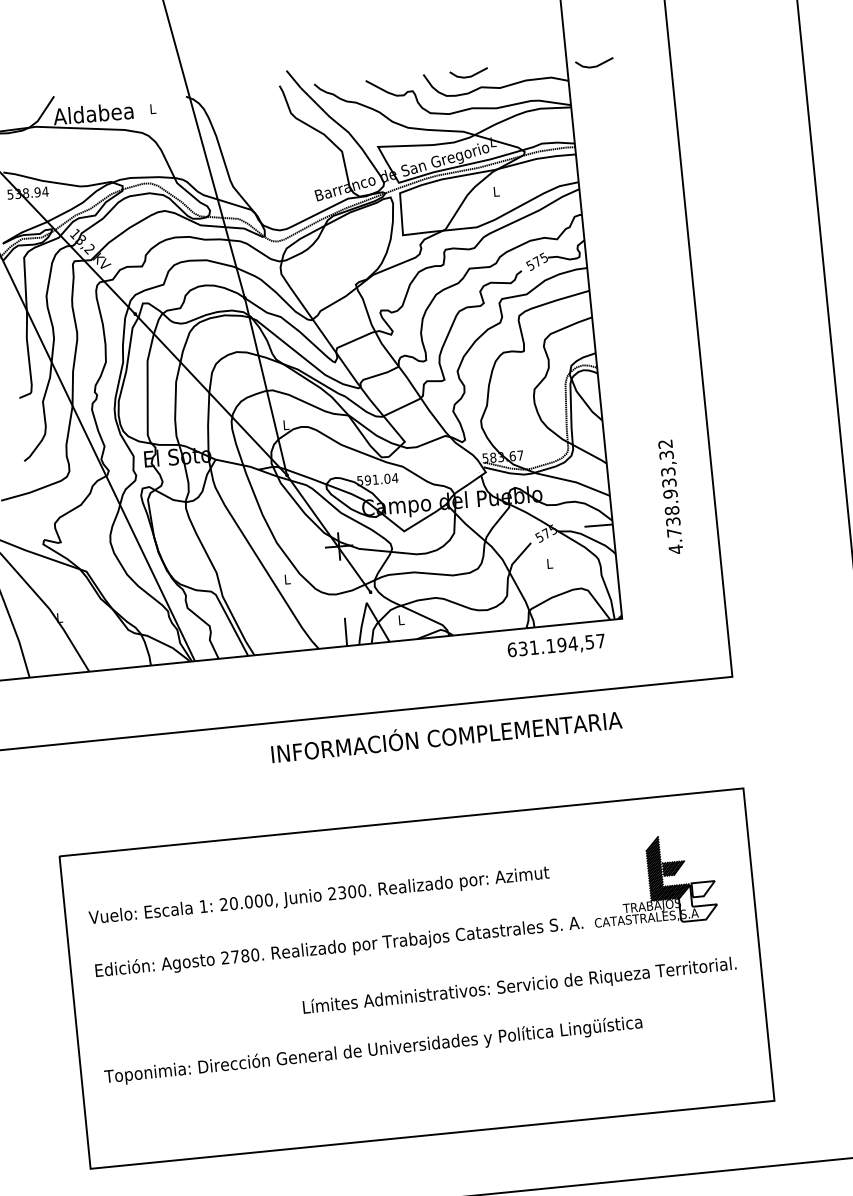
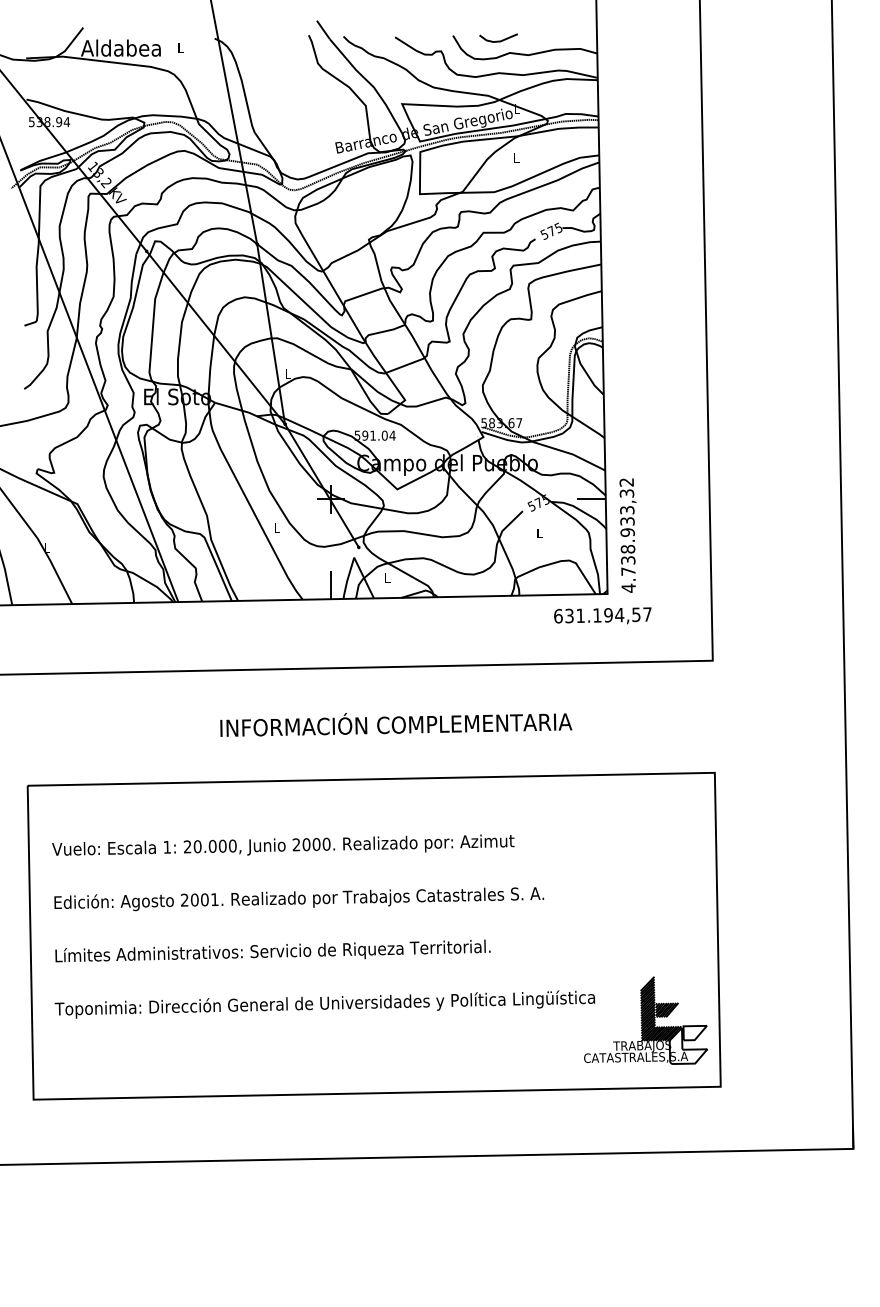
line: (594, 65) -> (624, 40), removed
text: (670, 496) -> (627, 535), moved
text: (556, 645) -> (602, 615), moved
text: (446, 736) -> (396, 724), moved
part: (653, 880) -> (645, 1020), moved
text: (342, 892) -> (306, 844), 2300. -> 2000.
text: (244, 955) -> (204, 899), 2780. -> 2001.
text: (519, 984) -> (272, 950), moved

